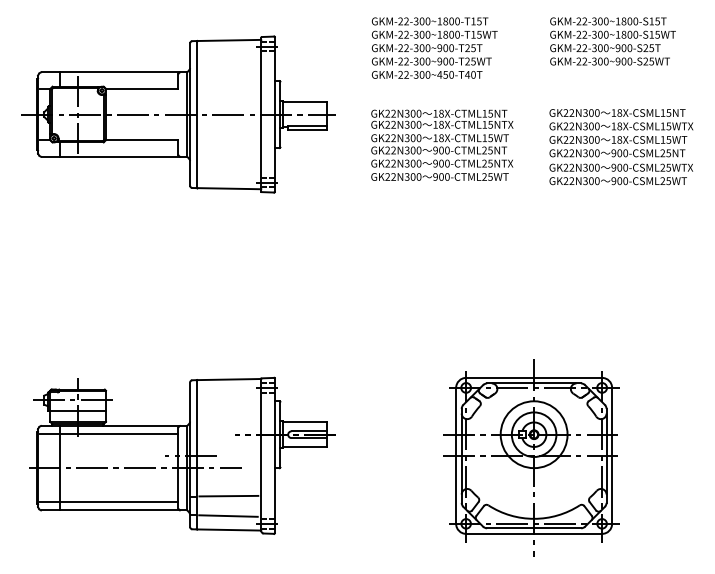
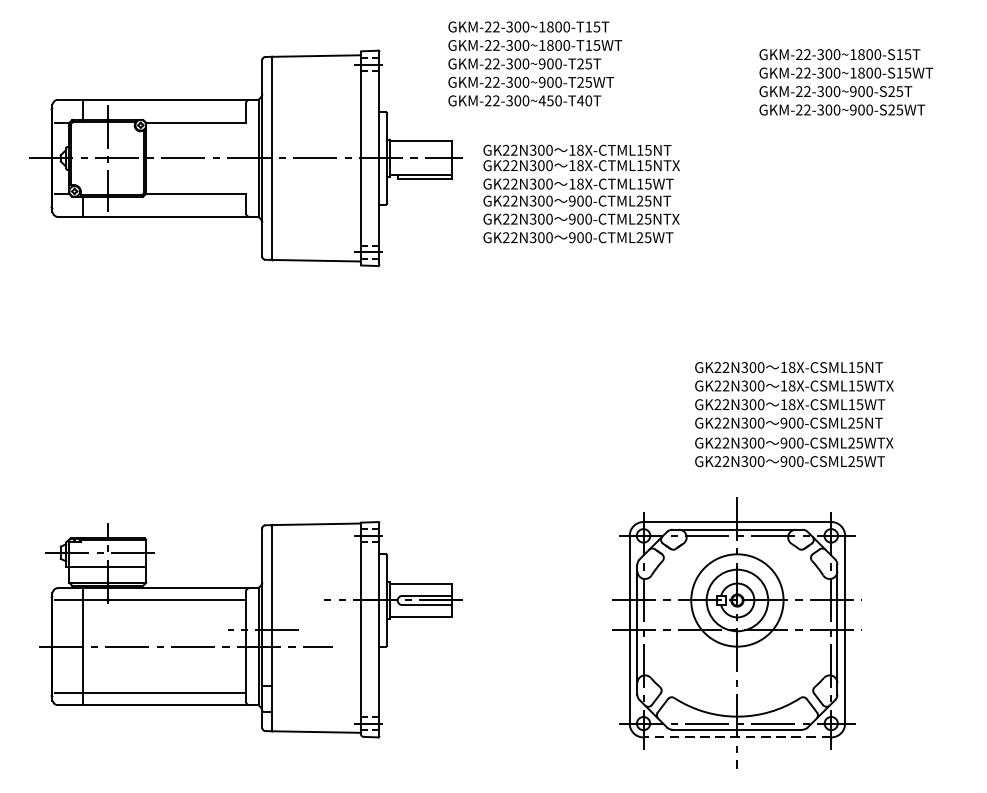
text: (612, 41) -> (845, 82), moved
text: (434, 47) -> (534, 63), moved
text: (442, 144) -> (581, 192), moved
text: (621, 147) -> (794, 415), moved
line: (228, 495) -> (315, 684), removed
line: (228, 515) -> (315, 712), removed
line: (534, 533) -> (737, 736), solid -> dashed

